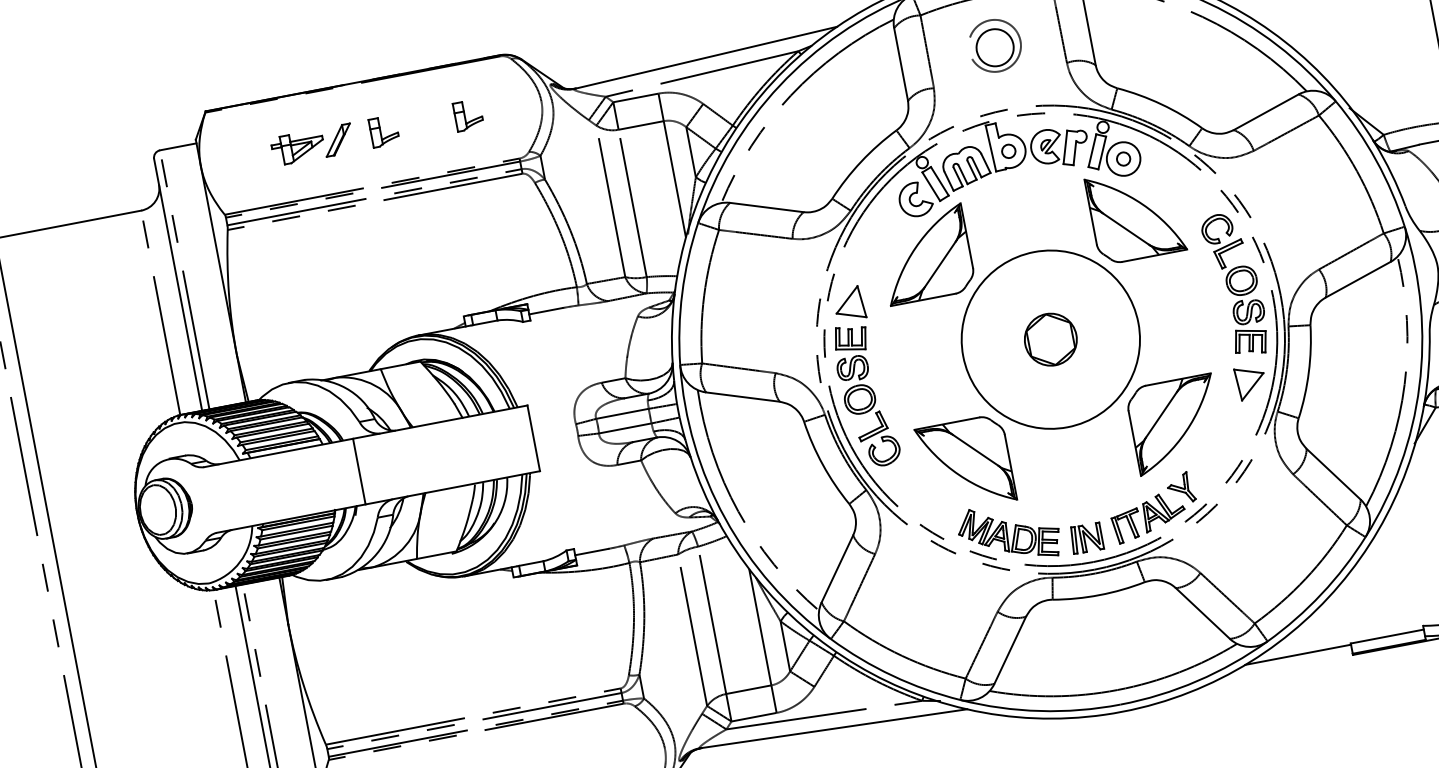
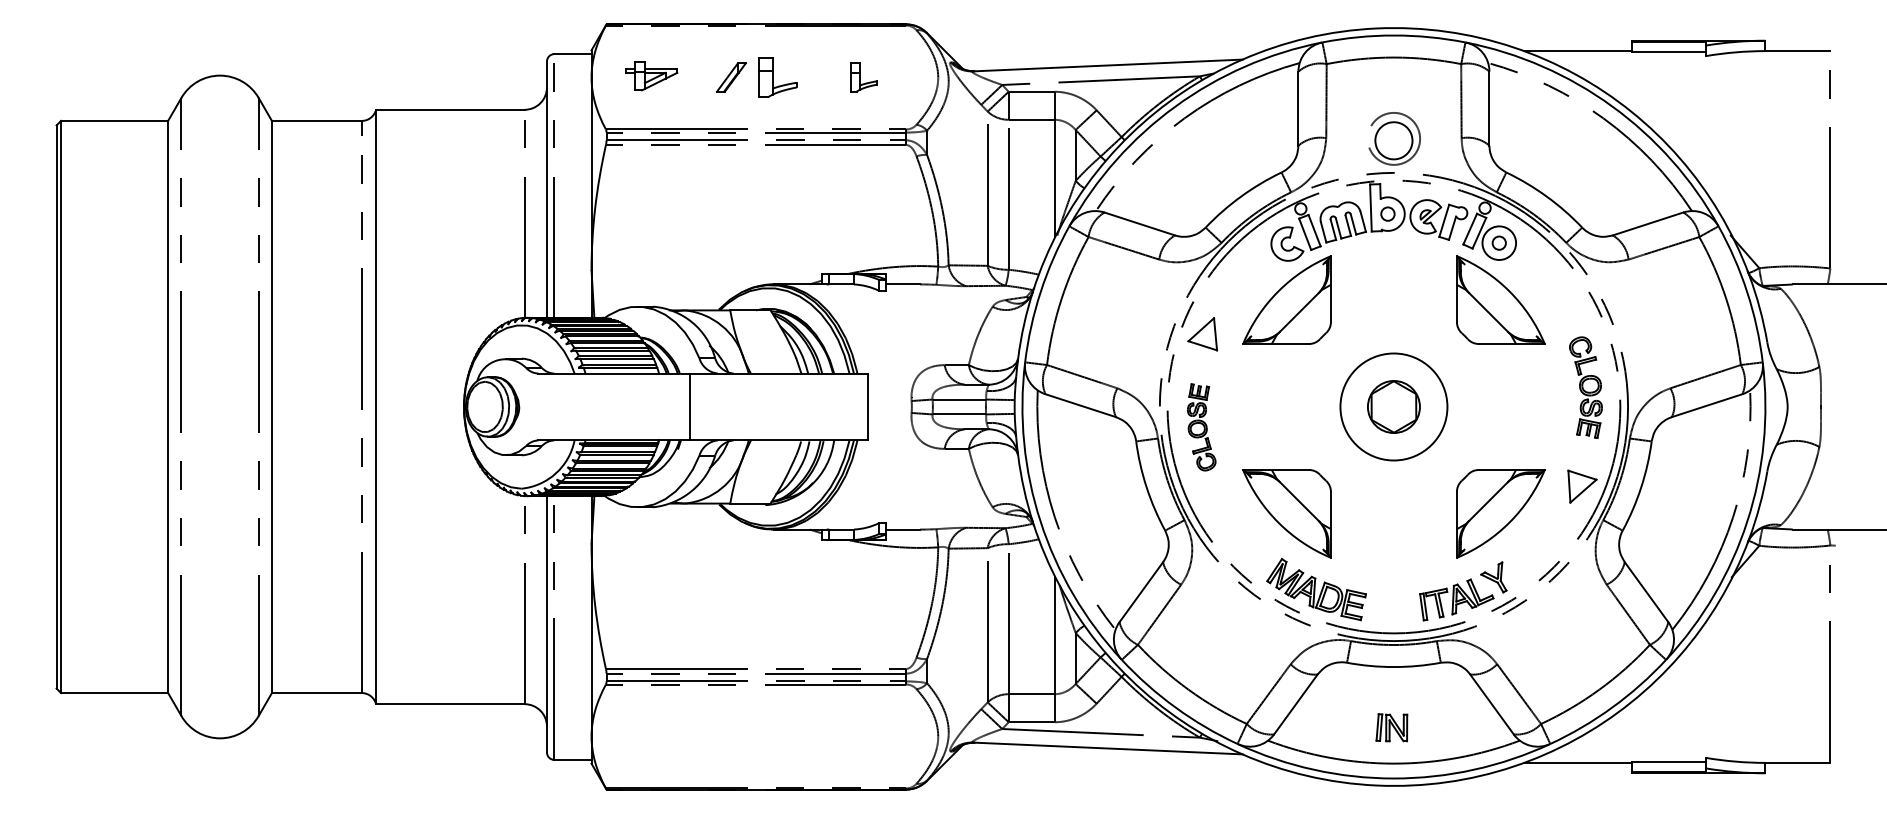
part: (995, 45) -> (1394, 138), moved
part: (384, 131) -> (778, 77), size x1.4
part: (298, 147) -> (651, 76), moved
part: (1235, 284) -> (1585, 387), size x0.7
circle: (1050, 339) -> (1393, 406), size x0.6
part: (865, 395) -> (1201, 427), size x0.6
part: (1086, 538) -> (1391, 727), moved

